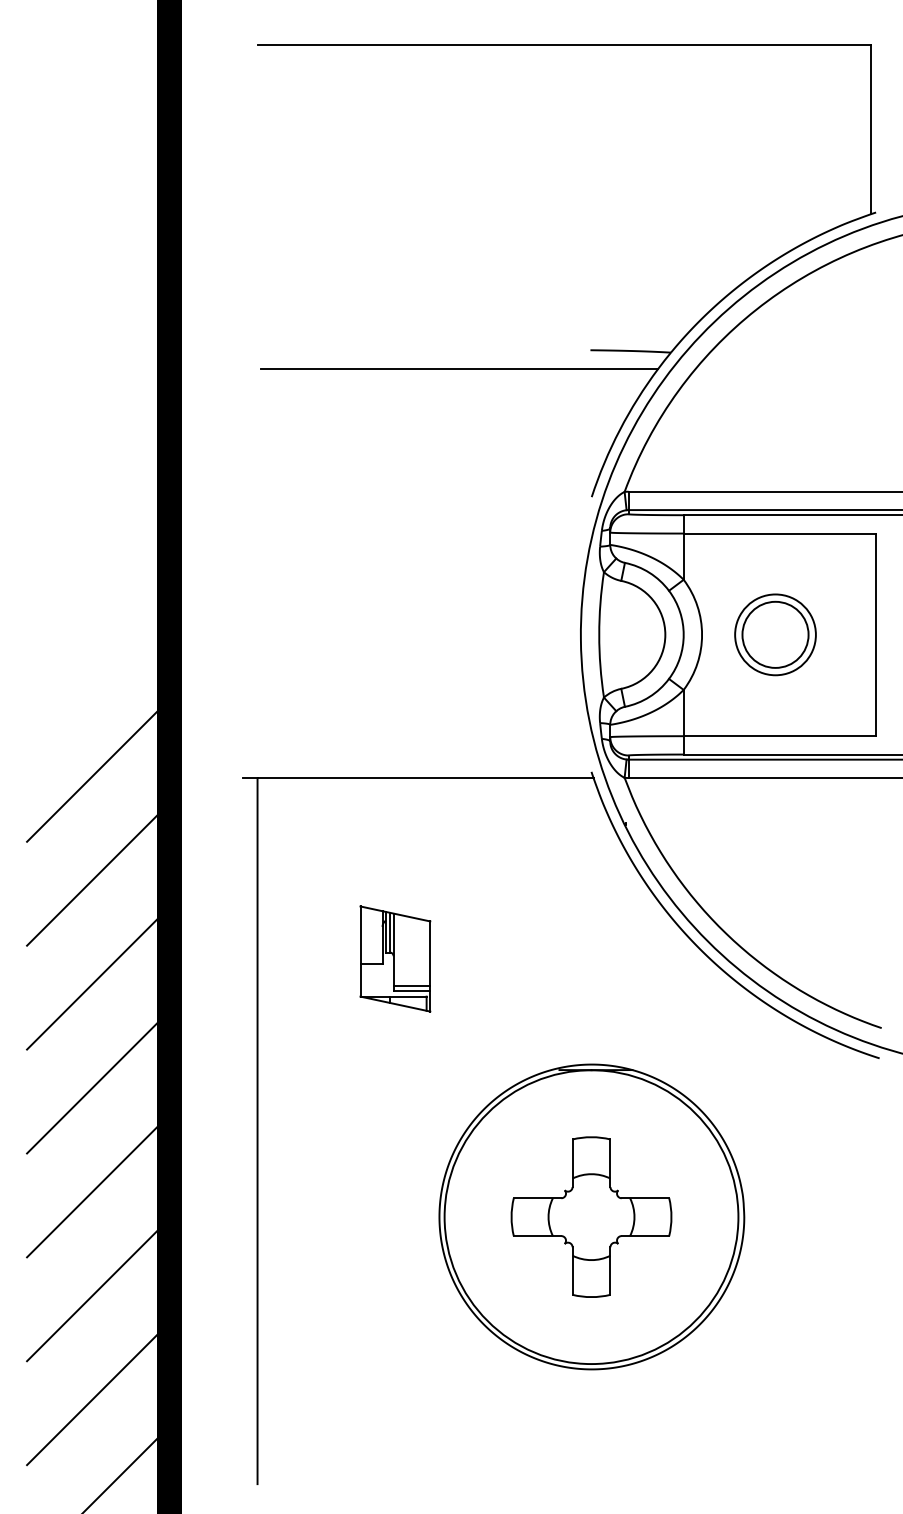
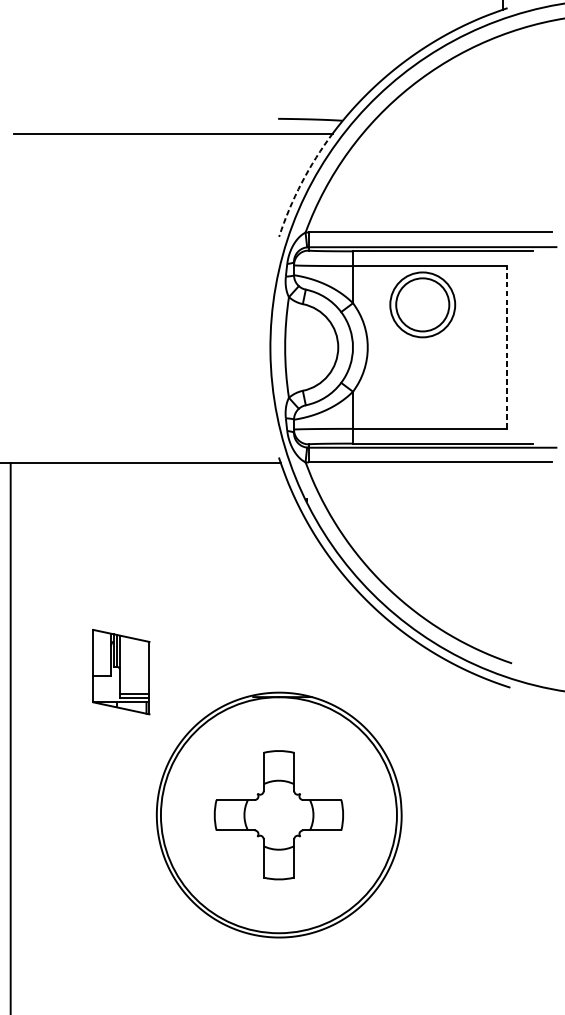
arc: (619, 430) -> (301, 183), solid -> dashed
part: (775, 634) -> (422, 304), moved
line: (875, 634) -> (507, 347), solid -> dashed
part: (395, 958) -> (121, 671), moved

